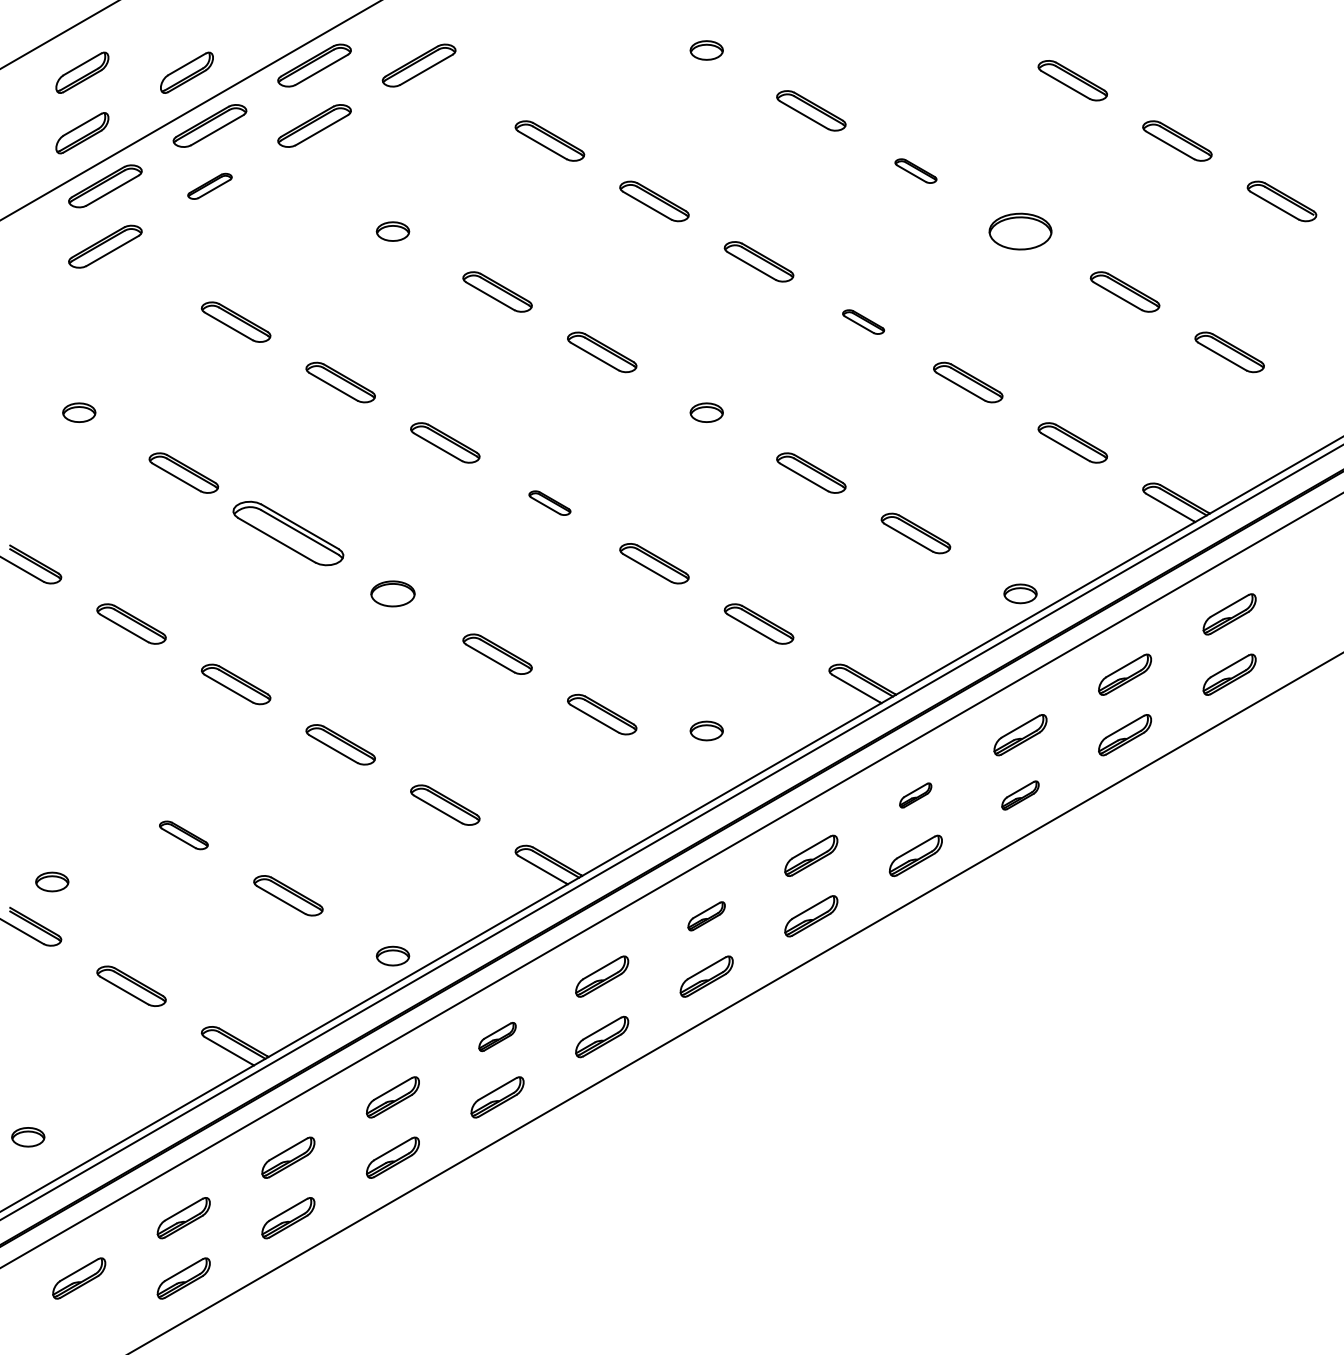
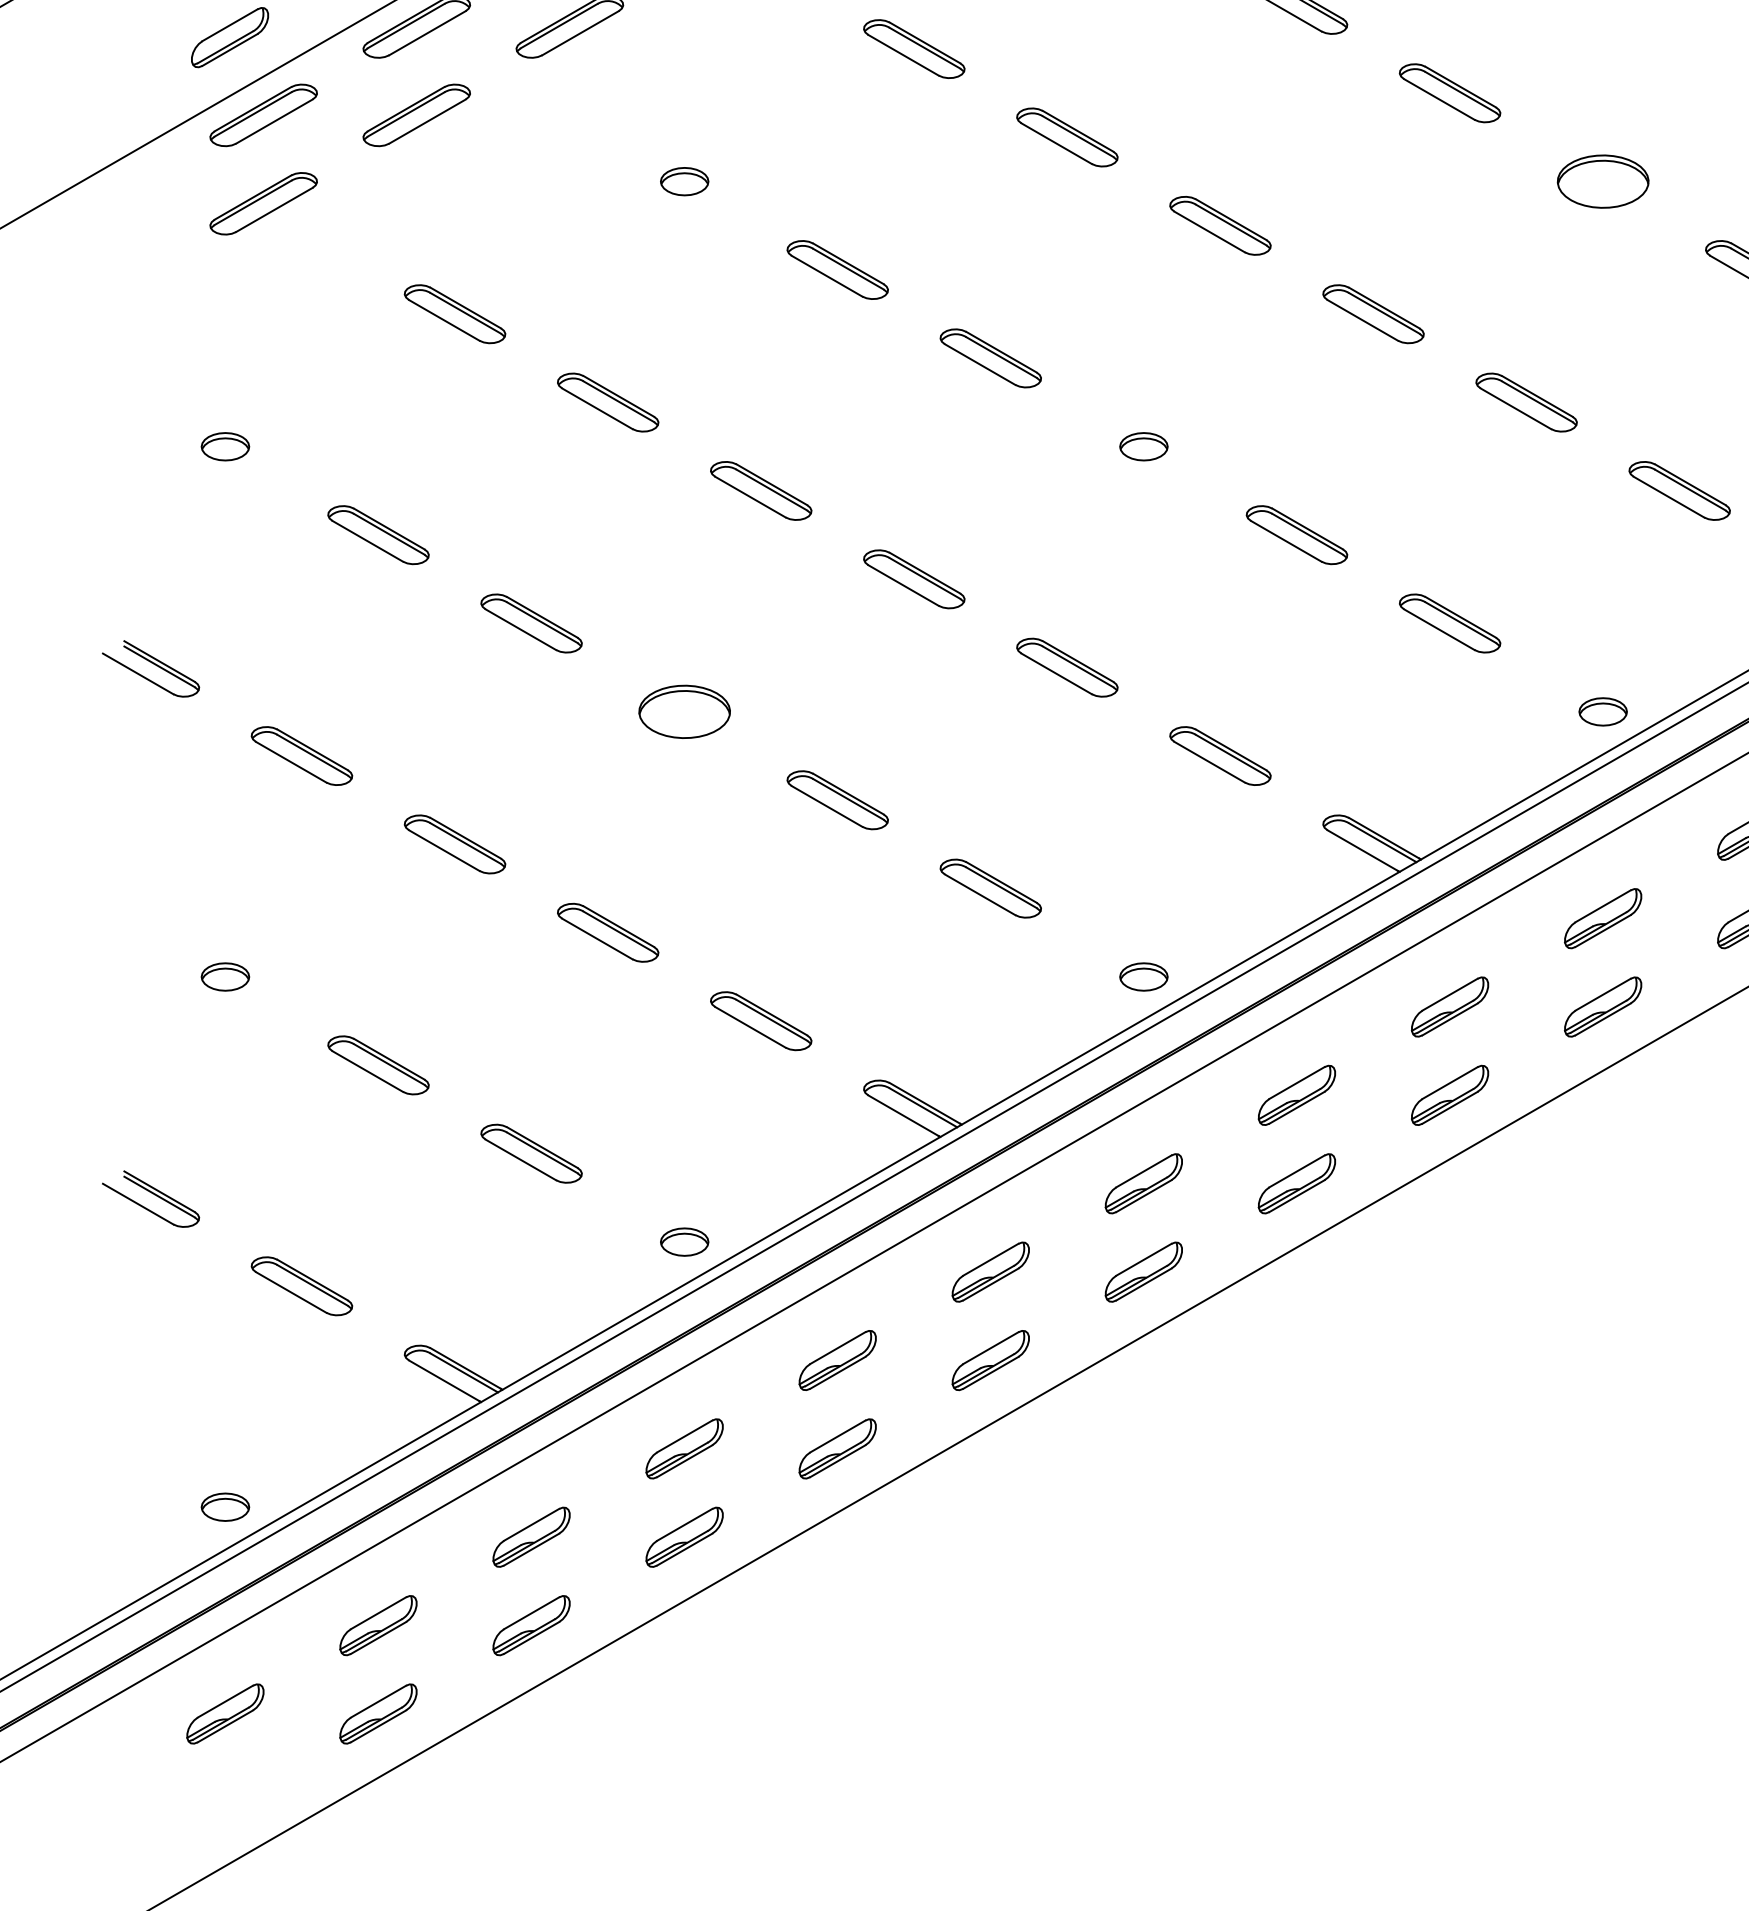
part: (915, 170) -> (1449, 92), size x1.67
part: (209, 186) -> (416, 115), size x1.67
part: (863, 321) -> (1373, 313), size x1.67
part: (549, 502) -> (913, 578), size x1.67
part: (288, 533) -> (531, 623), size x0.62
part: (392, 593) -> (683, 711), size x1.43
part: (706, 730) -> (1143, 976), moved
part: (915, 795) -> (1449, 1006), size x1.67
part: (1020, 795) -> (1603, 1006), size x1.43
part: (183, 835) -> (377, 1065), size x1.43
part: (52, 881) -> (225, 976), moved
part: (706, 916) -> (1143, 1184), size x1.43
part: (497, 1036) -> (837, 1359), size x1.43
part: (28, 1137) -> (225, 1507), moved

